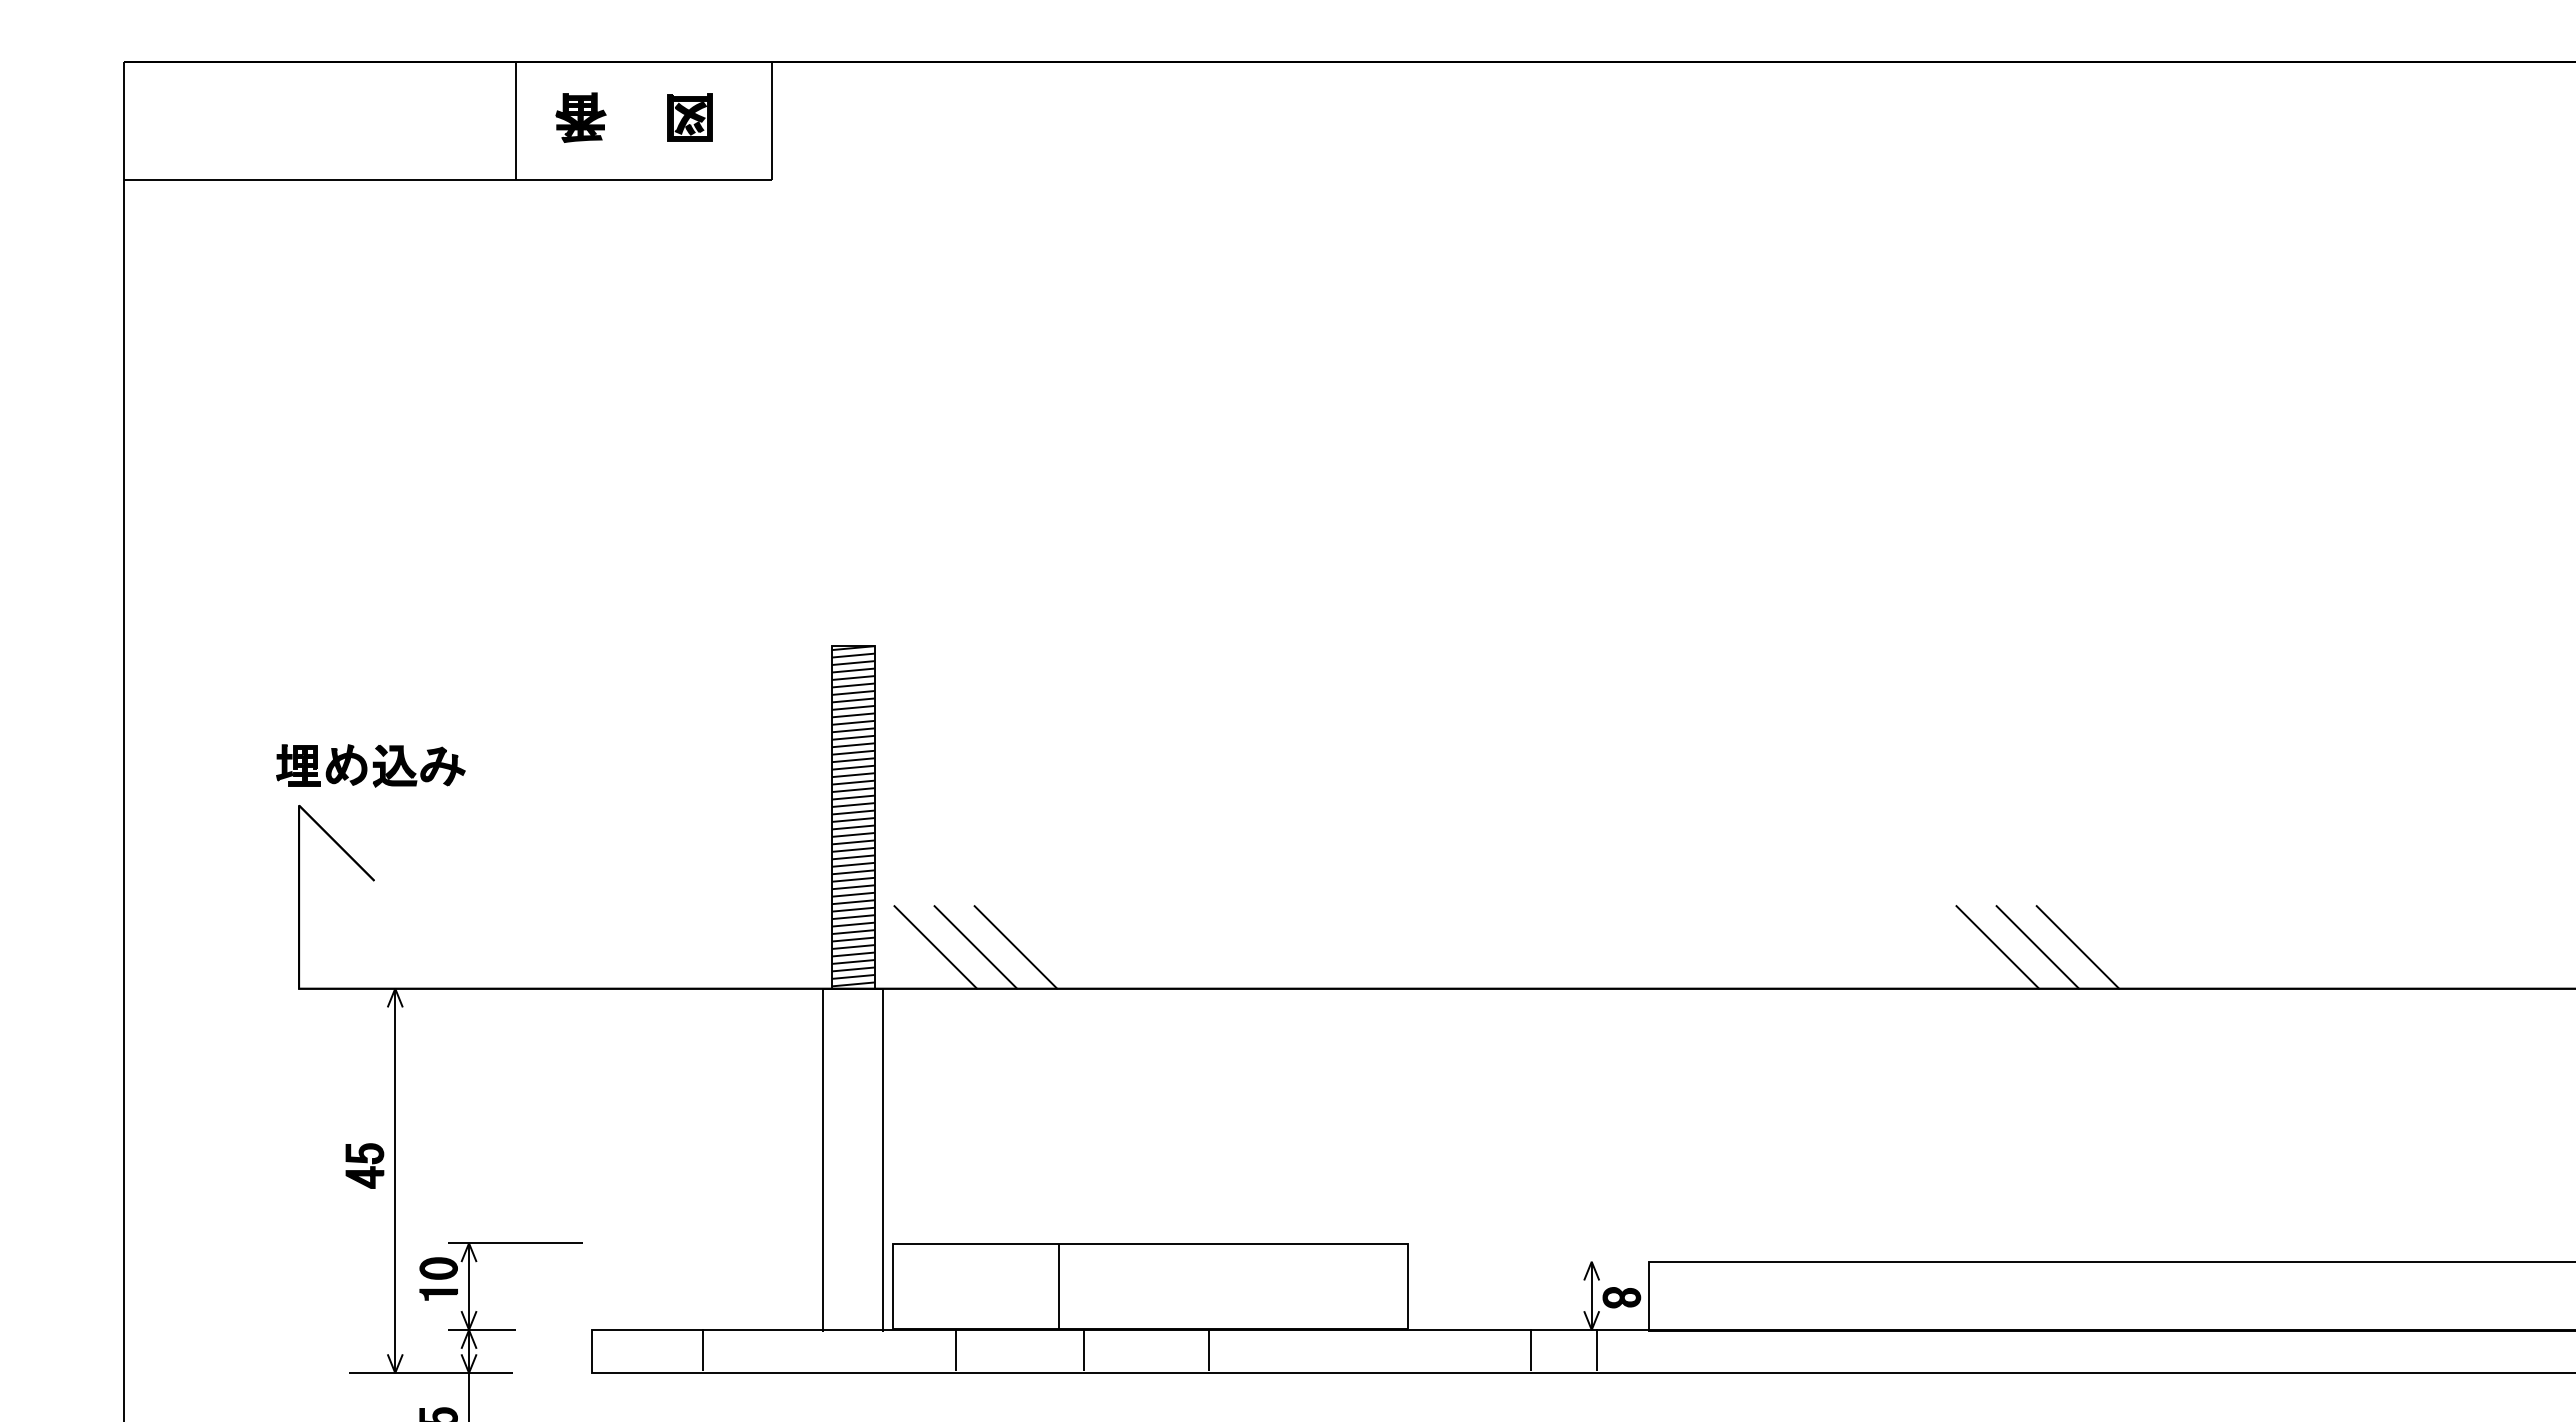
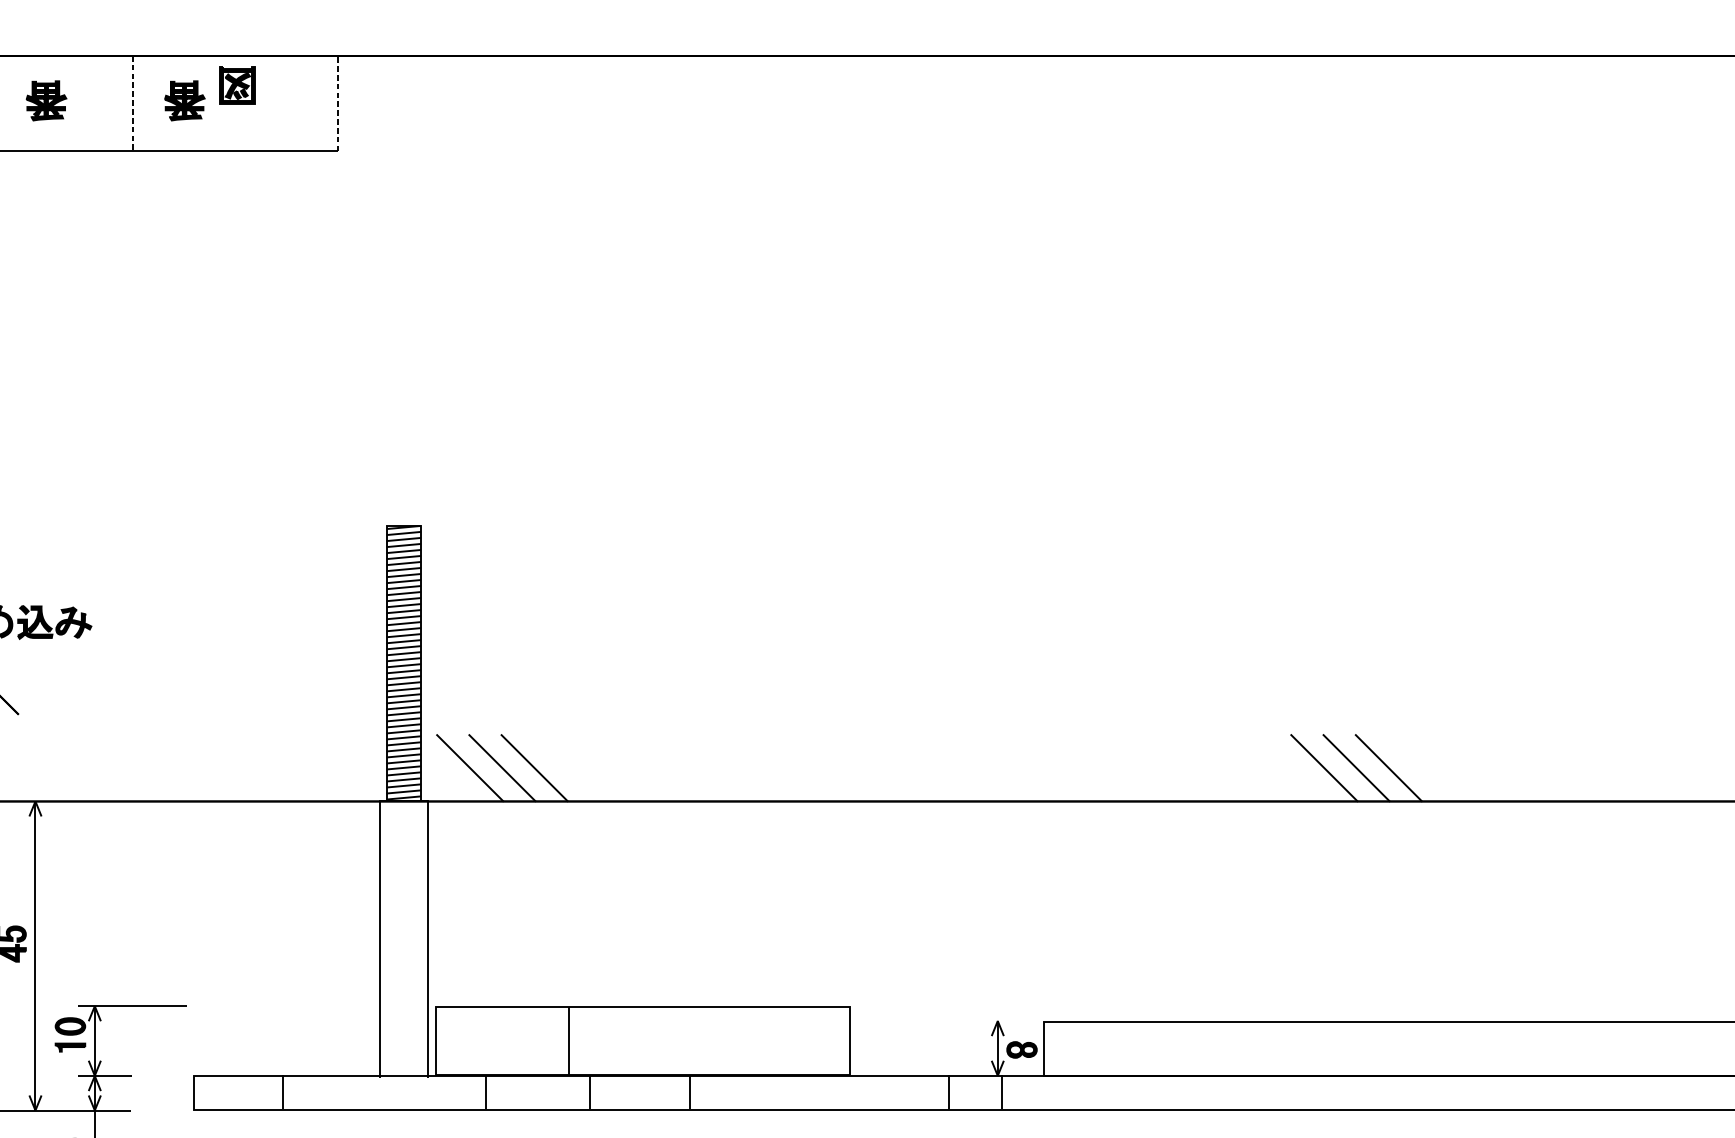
part: (408, 117) -> (46, 100), added
part: (689, 117) -> (236, 85), moved
line: (771, 120) -> (338, 103), solid -> dashed
line: (515, 121) -> (132, 103), solid -> dashed

